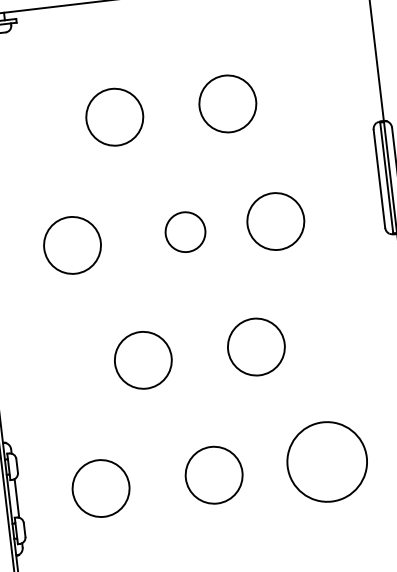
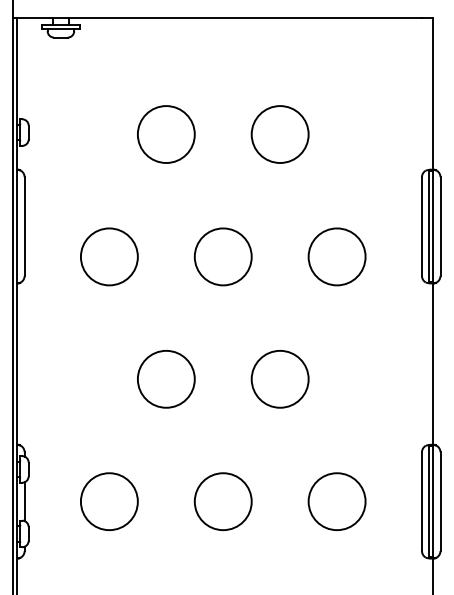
circle: (275, 221) -> (336, 256), moved
circle: (184, 231) -> (222, 256), size x1.43
circle: (326, 461) -> (336, 501), size x0.71

